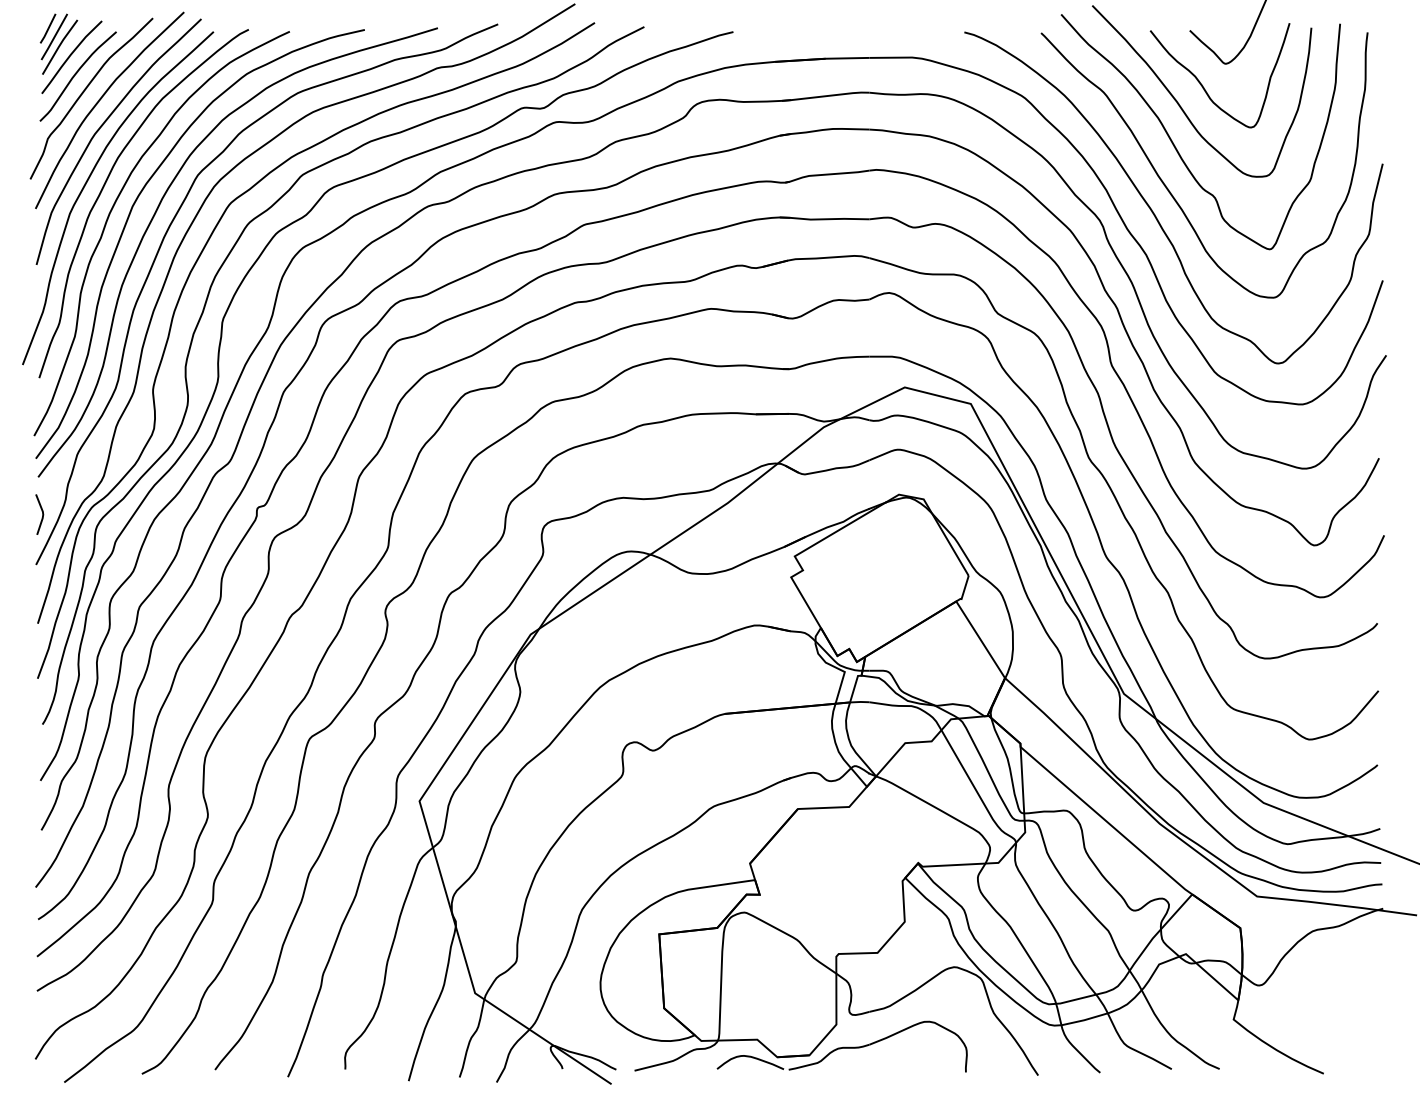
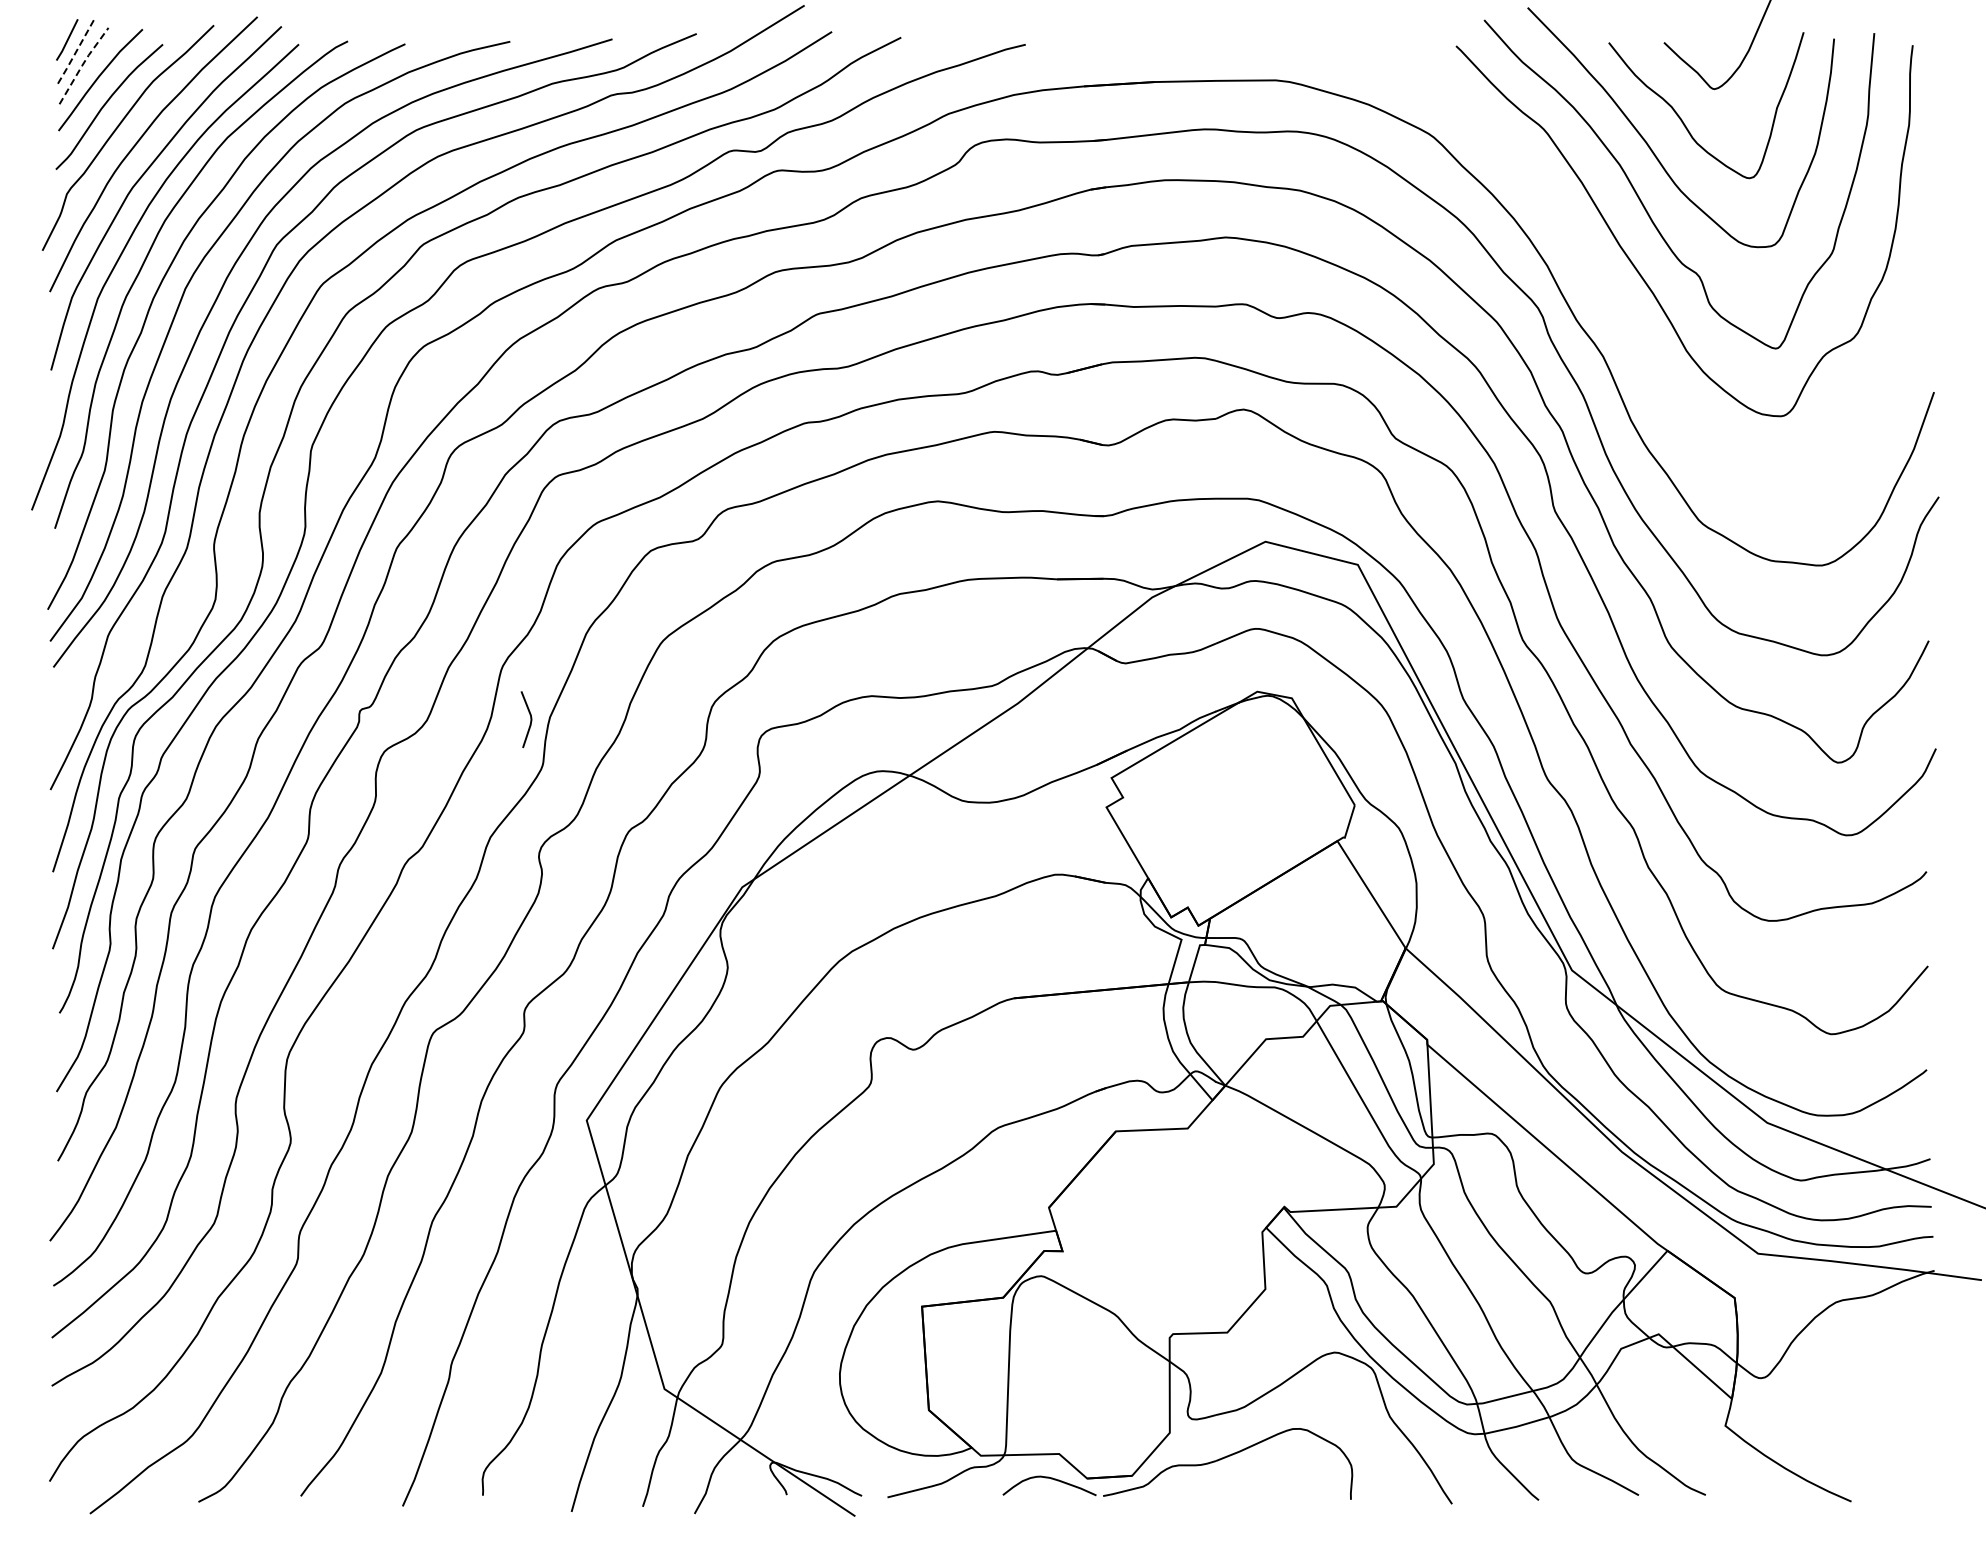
line: (54, 37) -> (76, 52), solid -> dashed
line: (58, 46) -> (82, 65), solid -> dashed
curve: (1153, 212) -> (1613, 296), removed
line: (42, 514) -> (530, 719), moved

